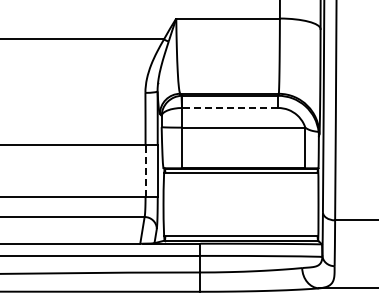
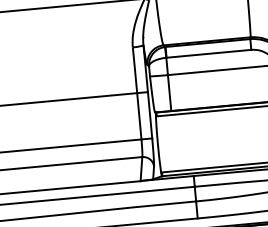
line: (230, 108) -> (209, 54), dashed -> solid
line: (145, 170) -> (139, 115), dashed -> solid

